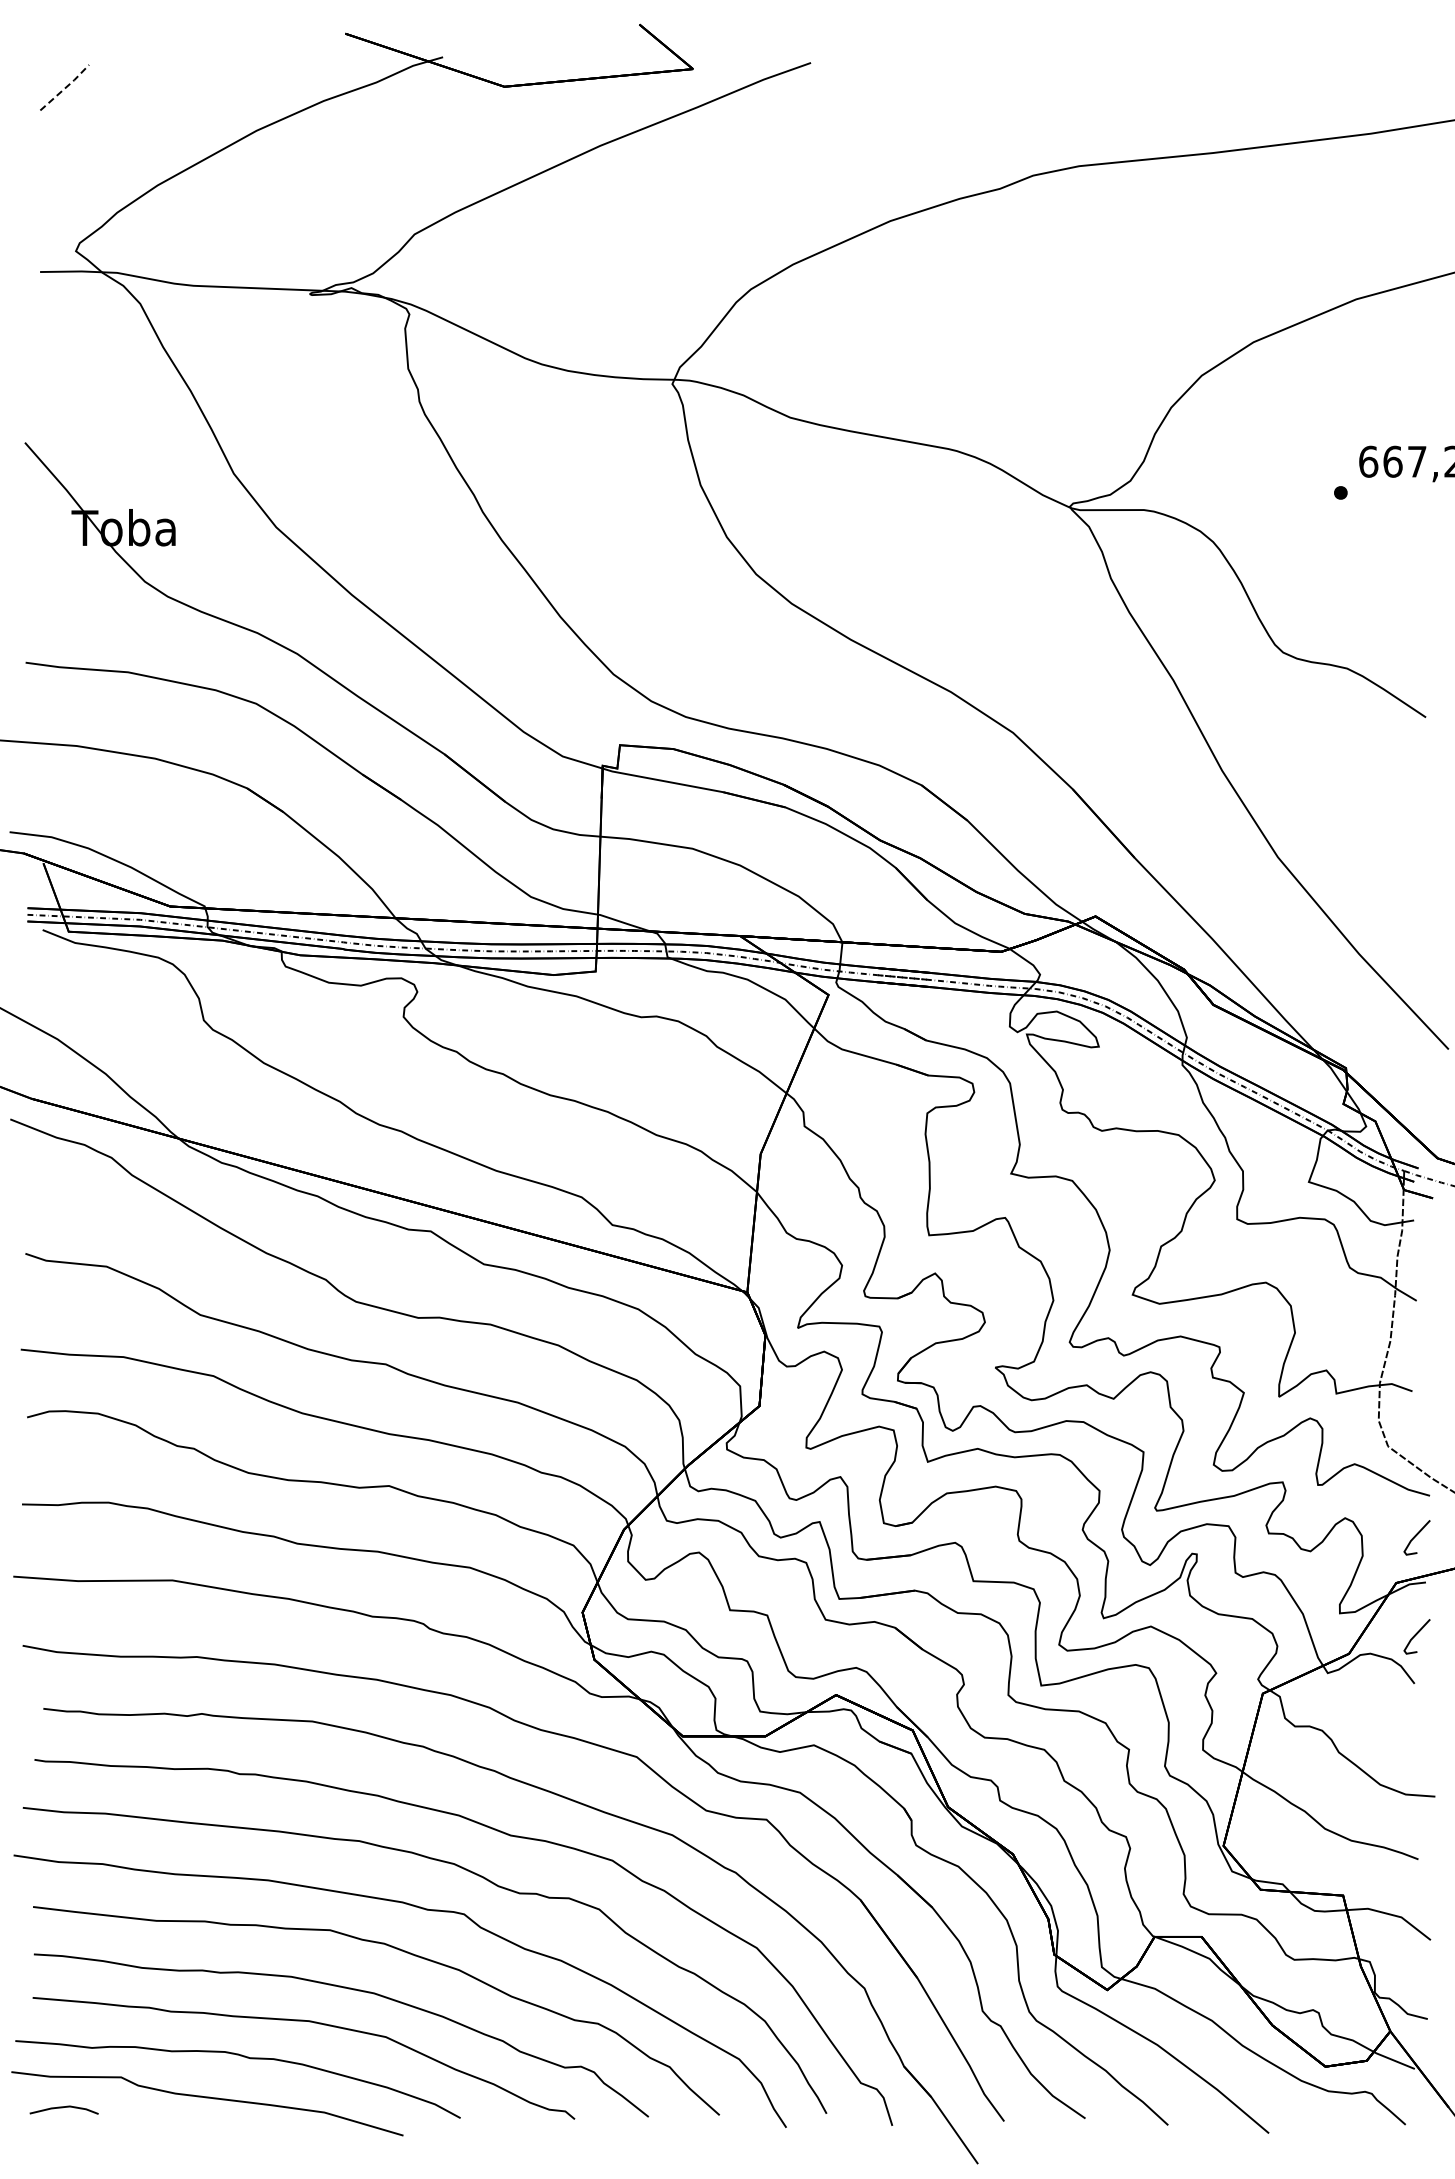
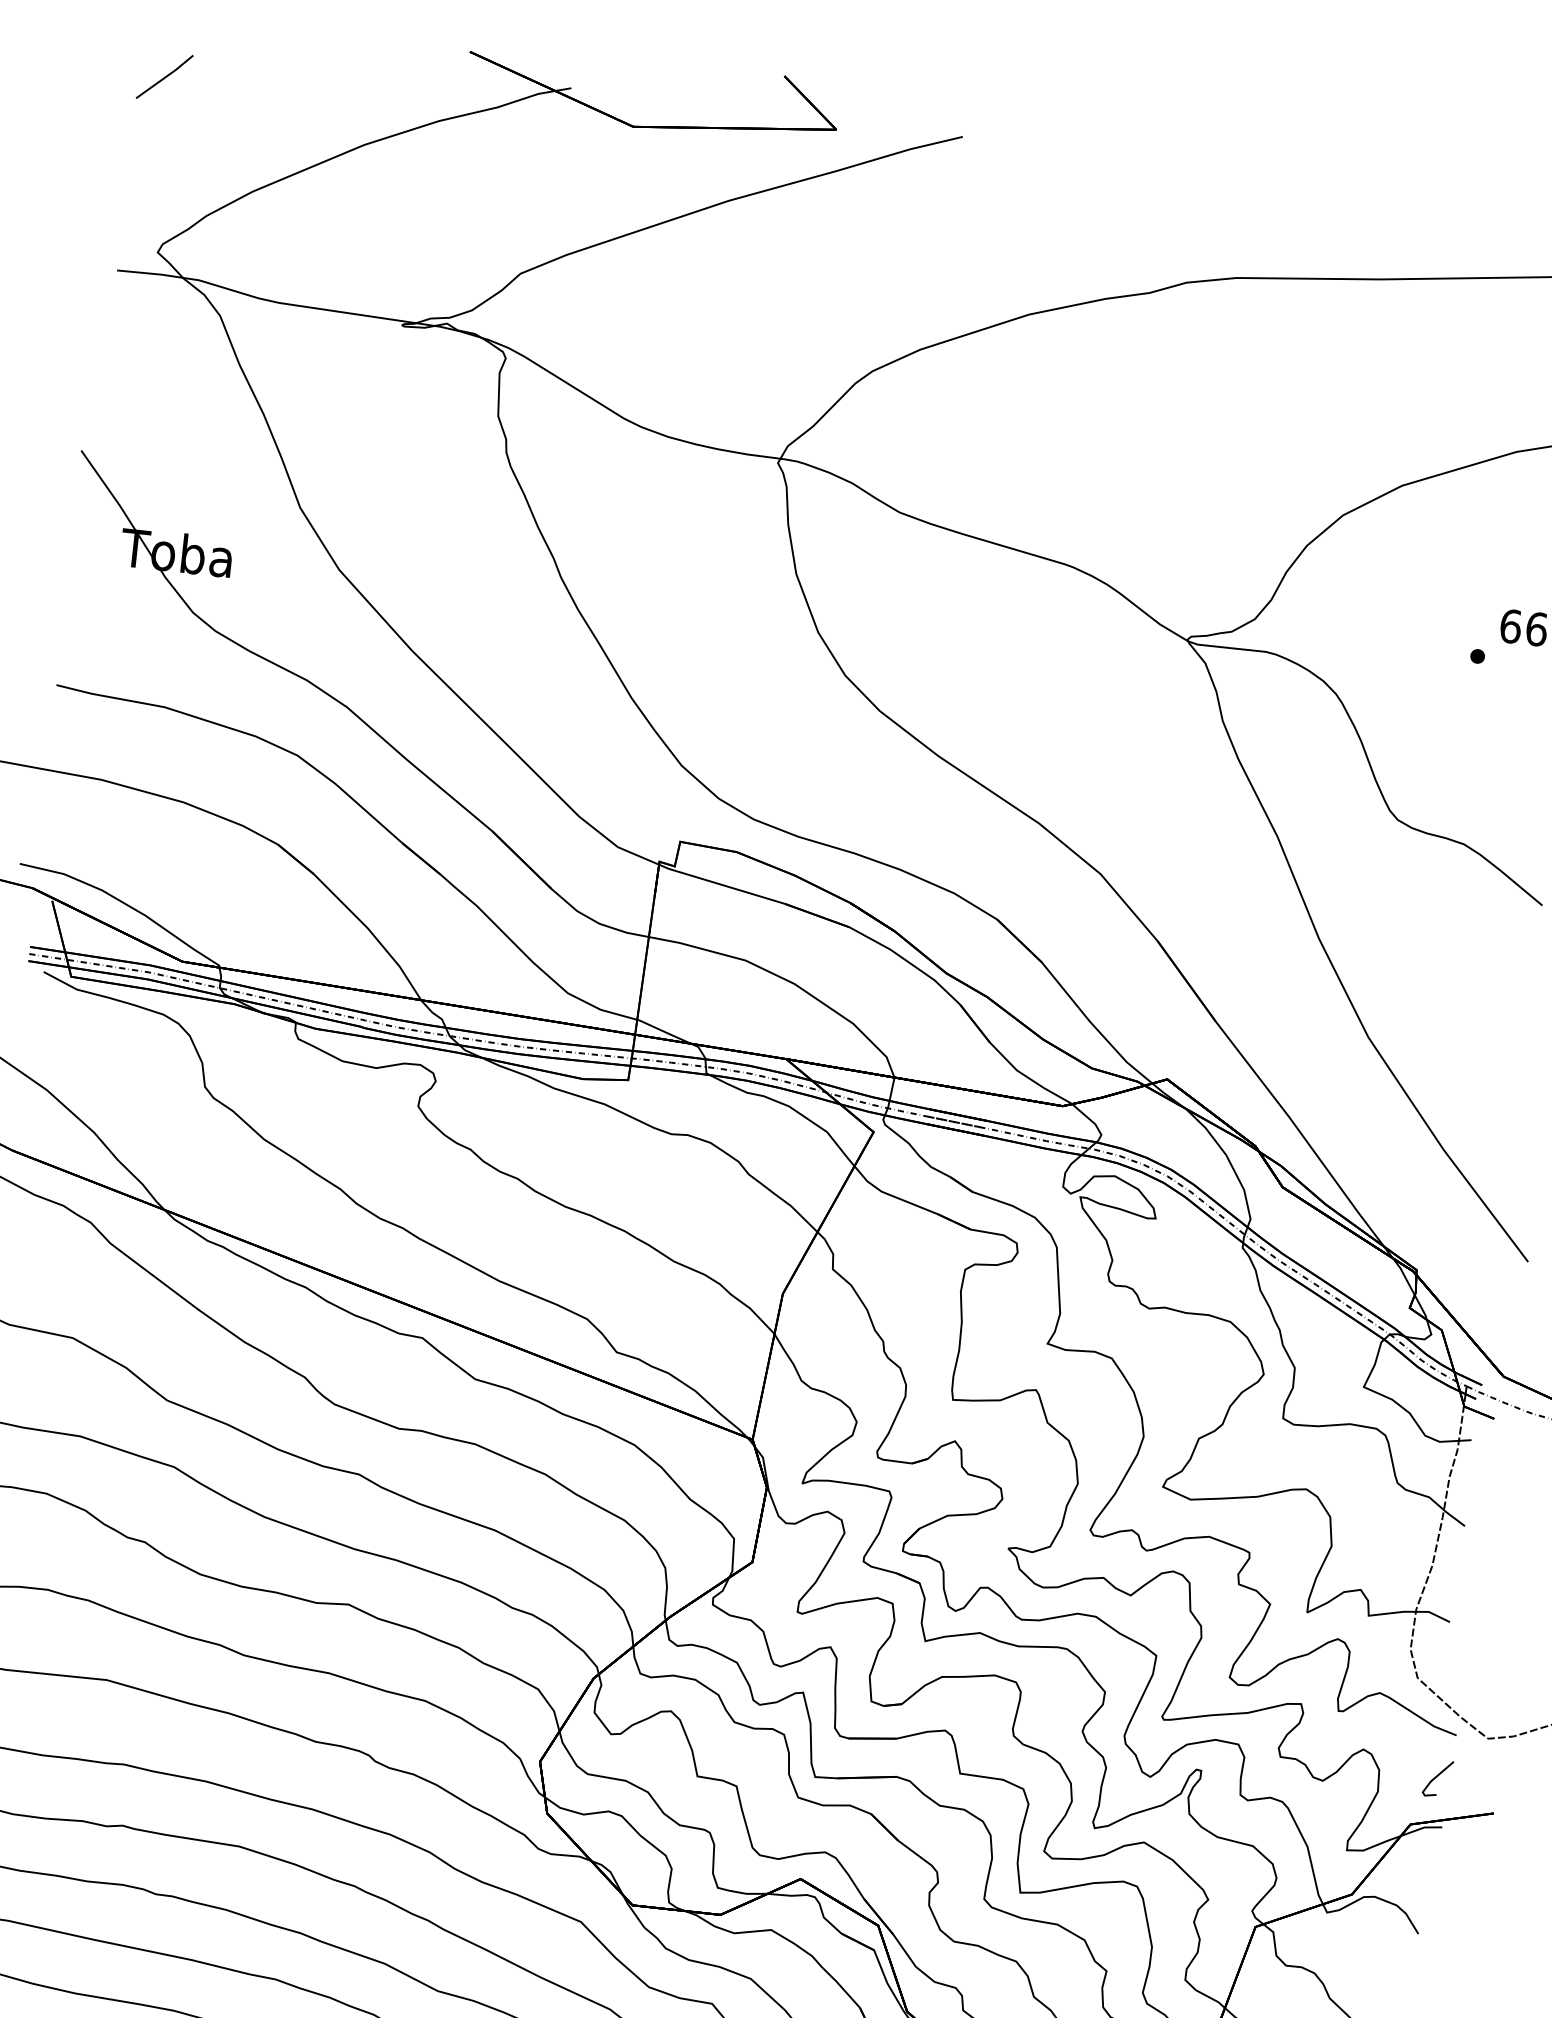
line: (66, 87) -> (166, 76), dashed -> solid
line: (1416, 1635) -> (1426, 1882), removed

